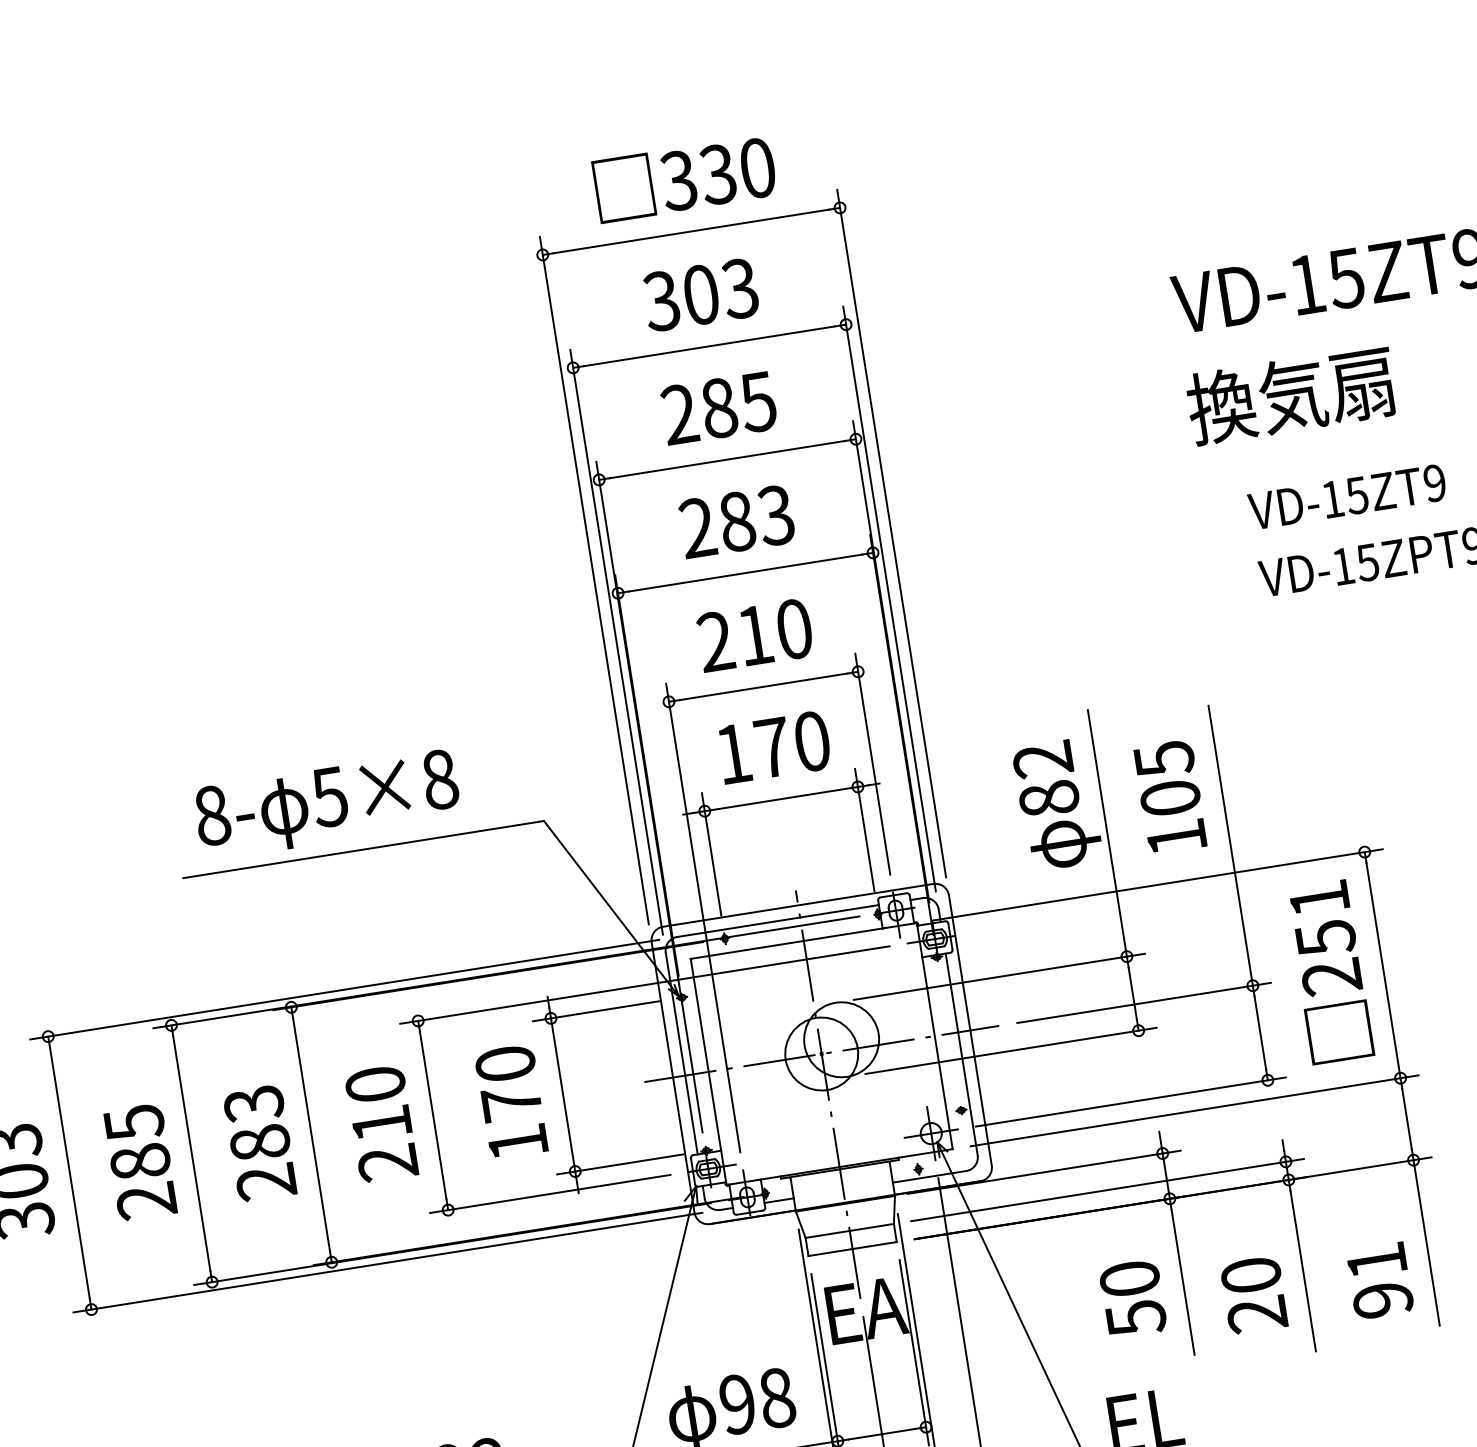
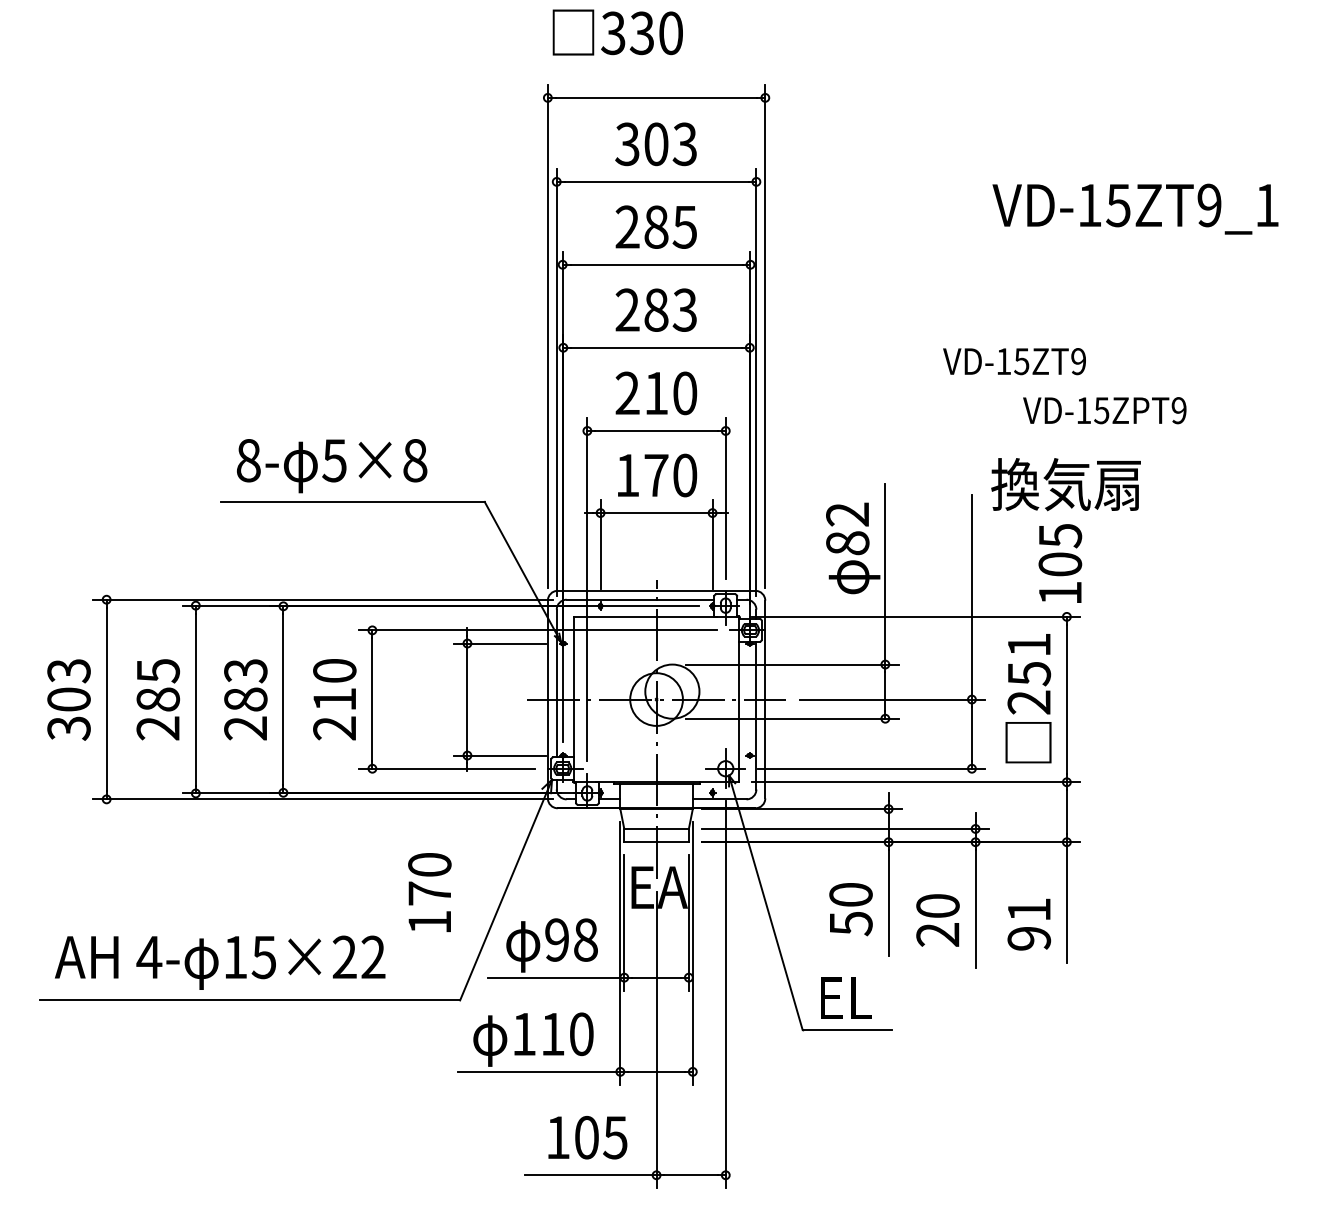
text: (684, 178) -> (617, 32), moved
text: (1290, 395) -> (1065, 484), moved
text: (1347, 497) -> (1014, 361), moved
text: (1170, 796) -> (1060, 563), moved
text: (511, 1101) -> (429, 892), moved

